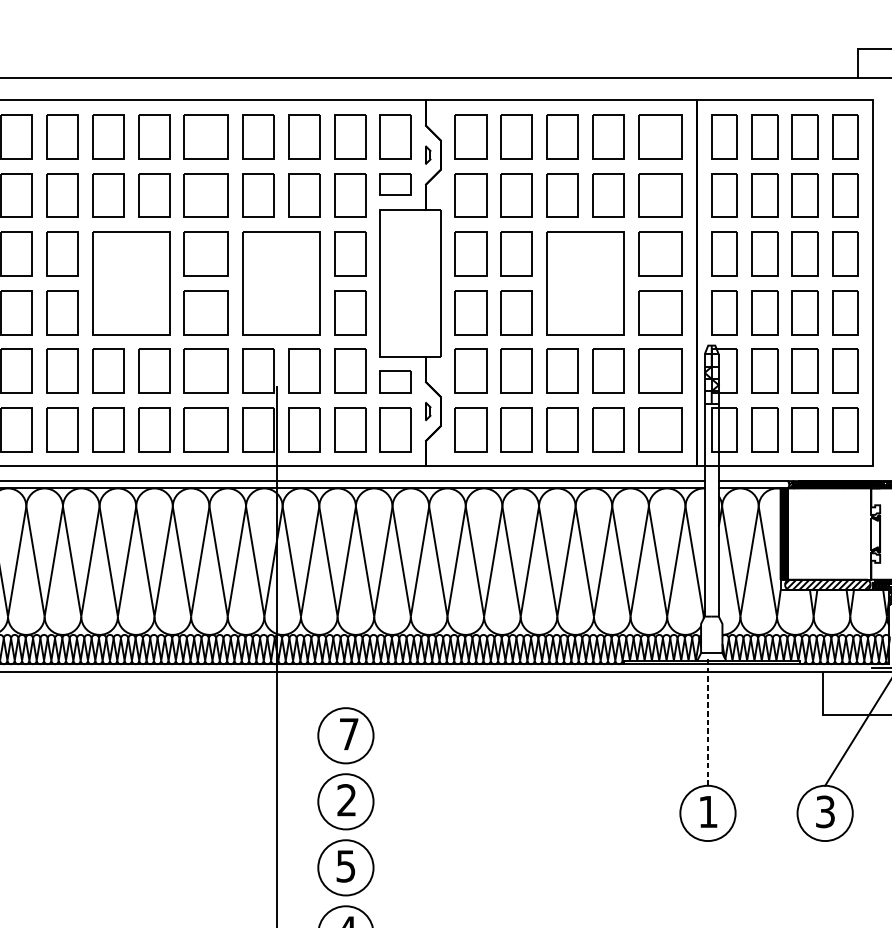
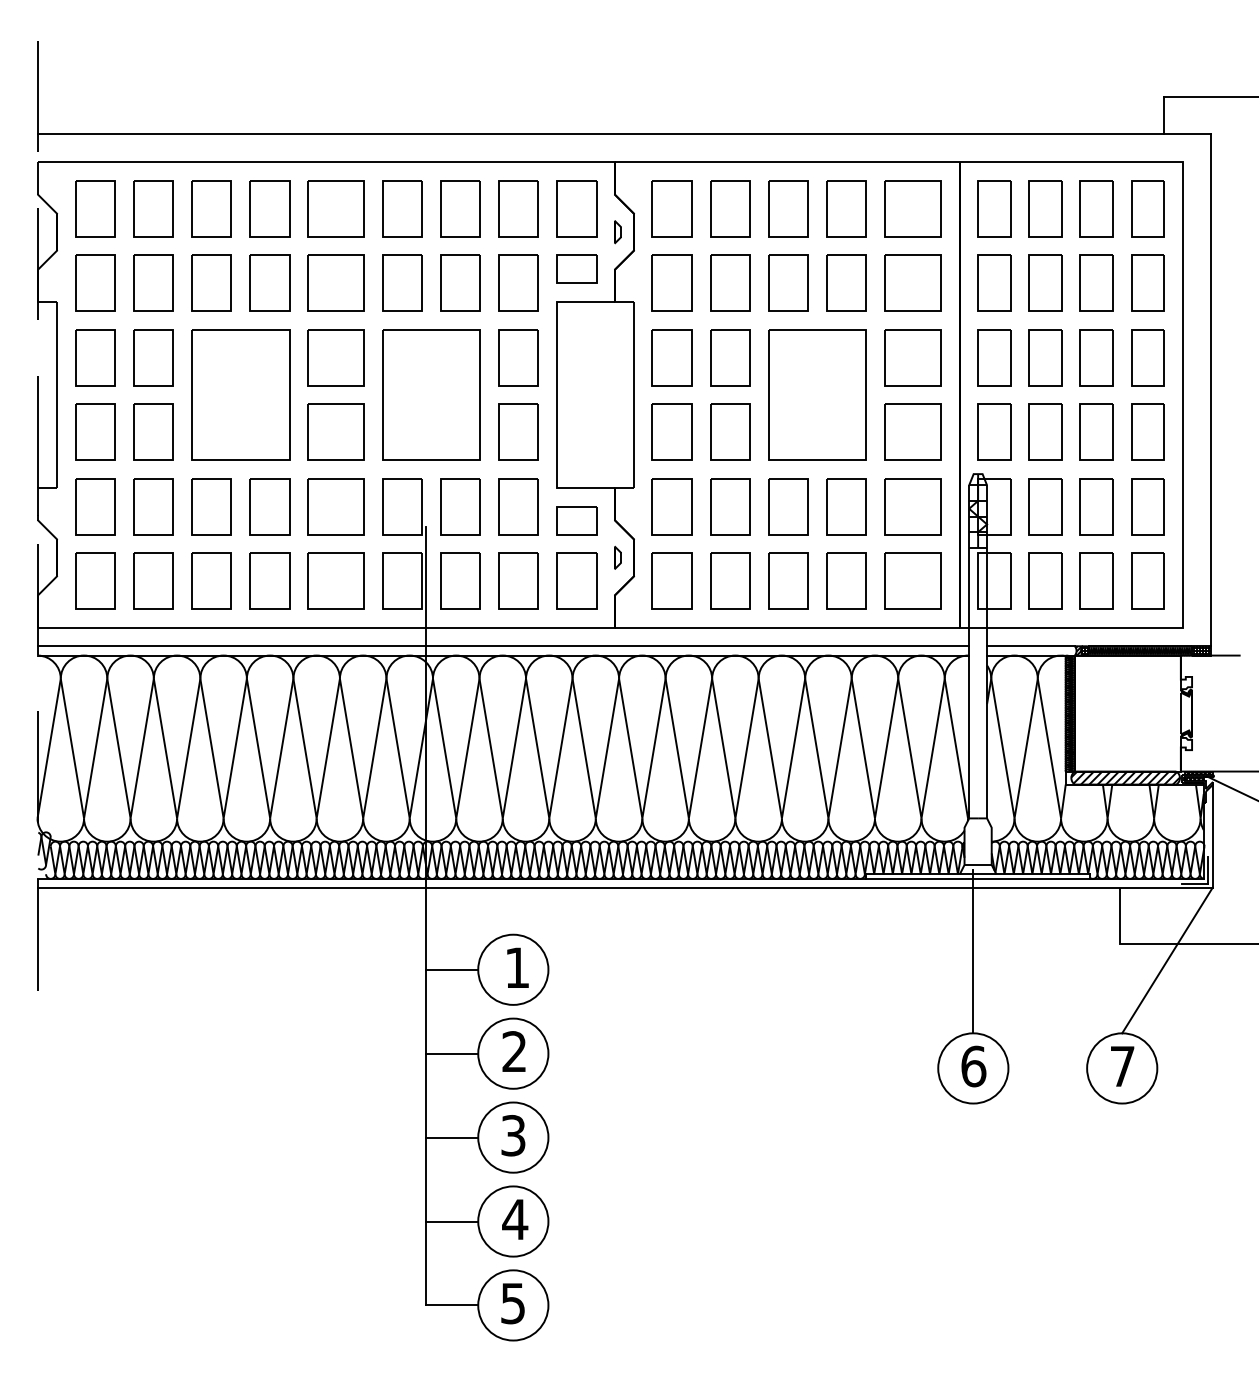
line: (708, 721) -> (973, 951), dashed -> solid
text: (349, 733) -> (517, 967), 7 -> 1
line: (297, 735) -> (451, 969), added
line: (297, 801) -> (451, 1053), added
text: (708, 811) -> (973, 1066), 1 -> 6
text: (825, 811) -> (1122, 1066), 3 -> 7
text: (346, 866) -> (513, 1135), 5 -> 3
line: (297, 867) -> (451, 1137), added

